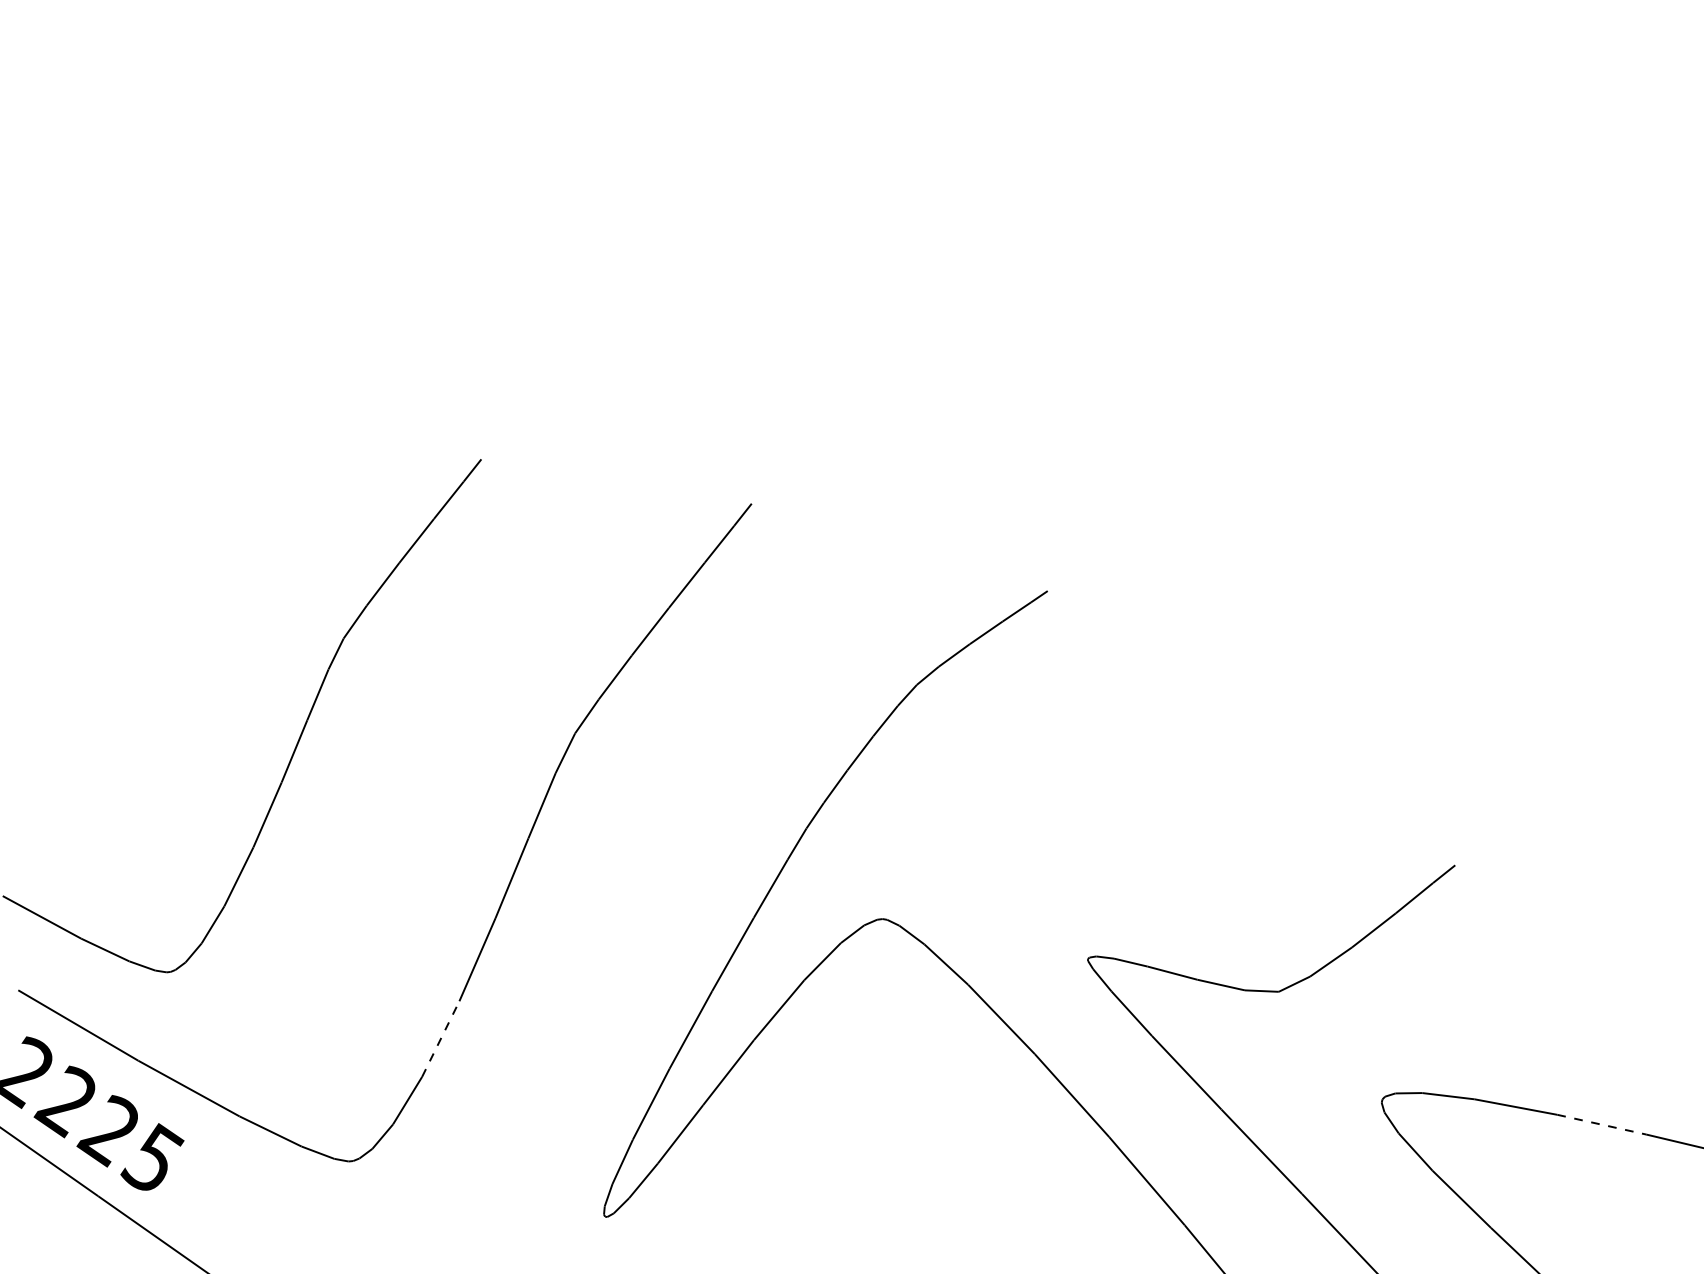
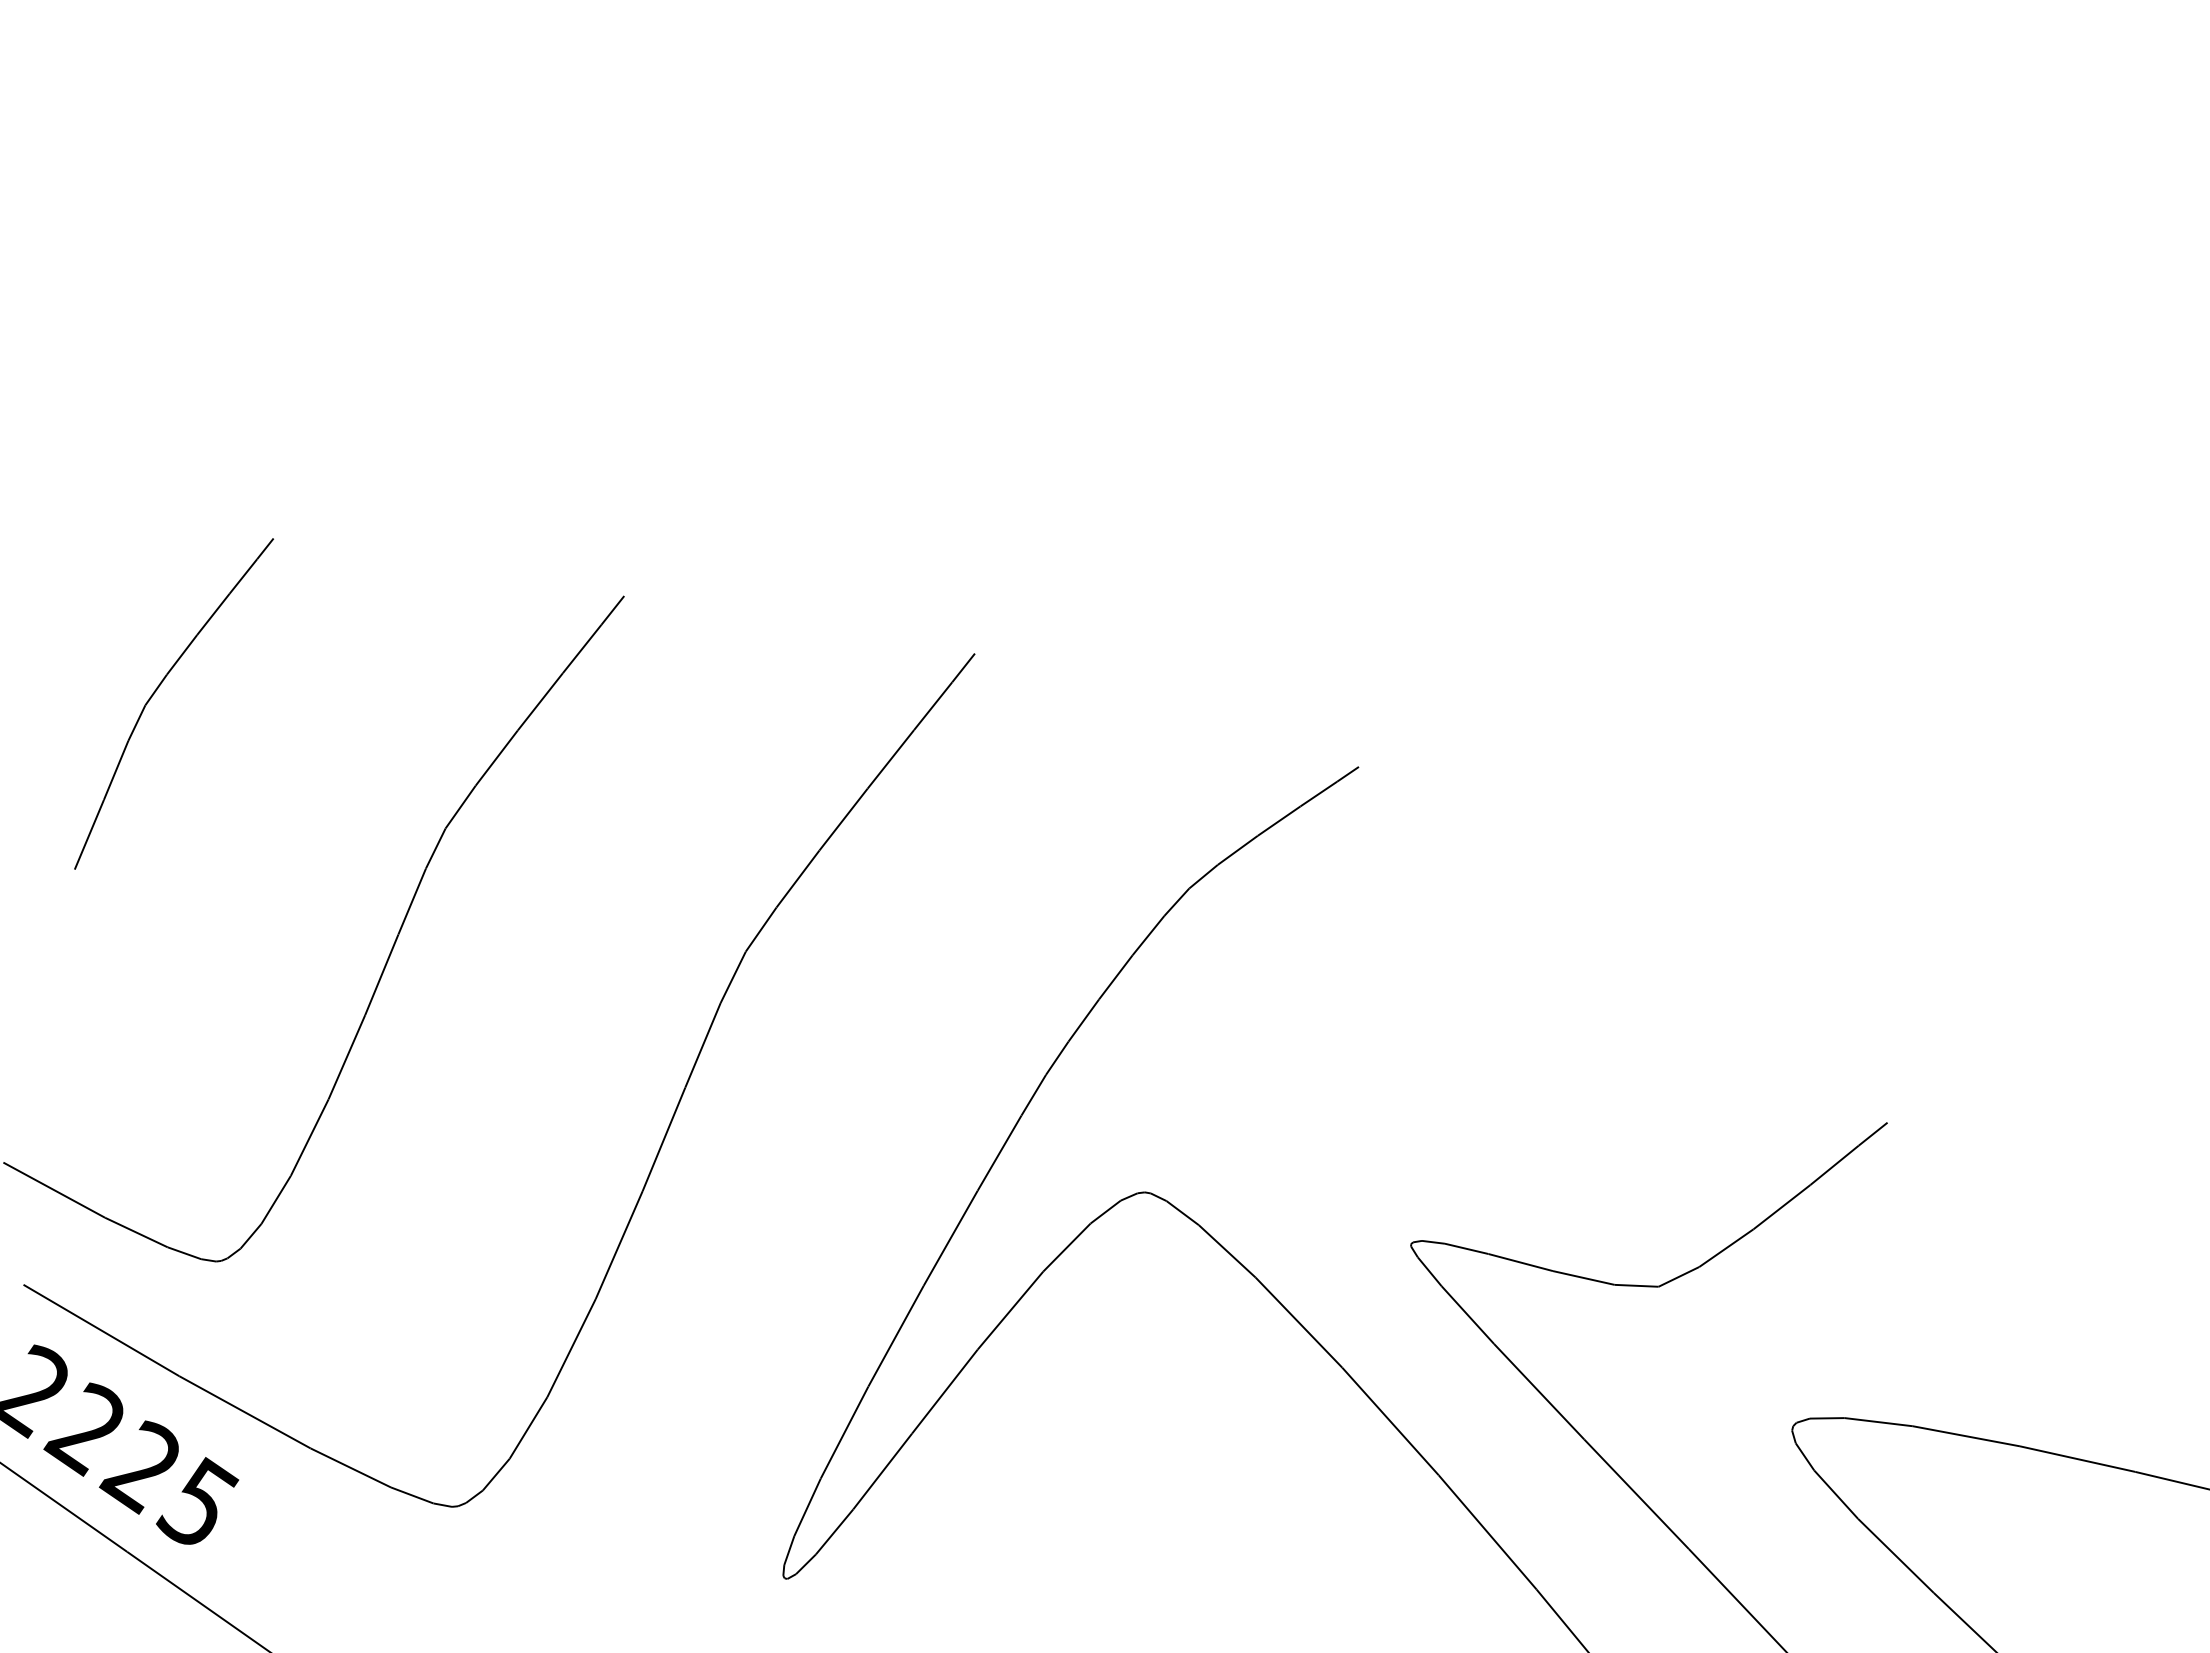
part: (120, 532) -> (156, 691), added
line: (440, 1039) -> (571, 1348), dashed -> solid
line: (1602, 1124) -> (2078, 1459), dashed -> solid

